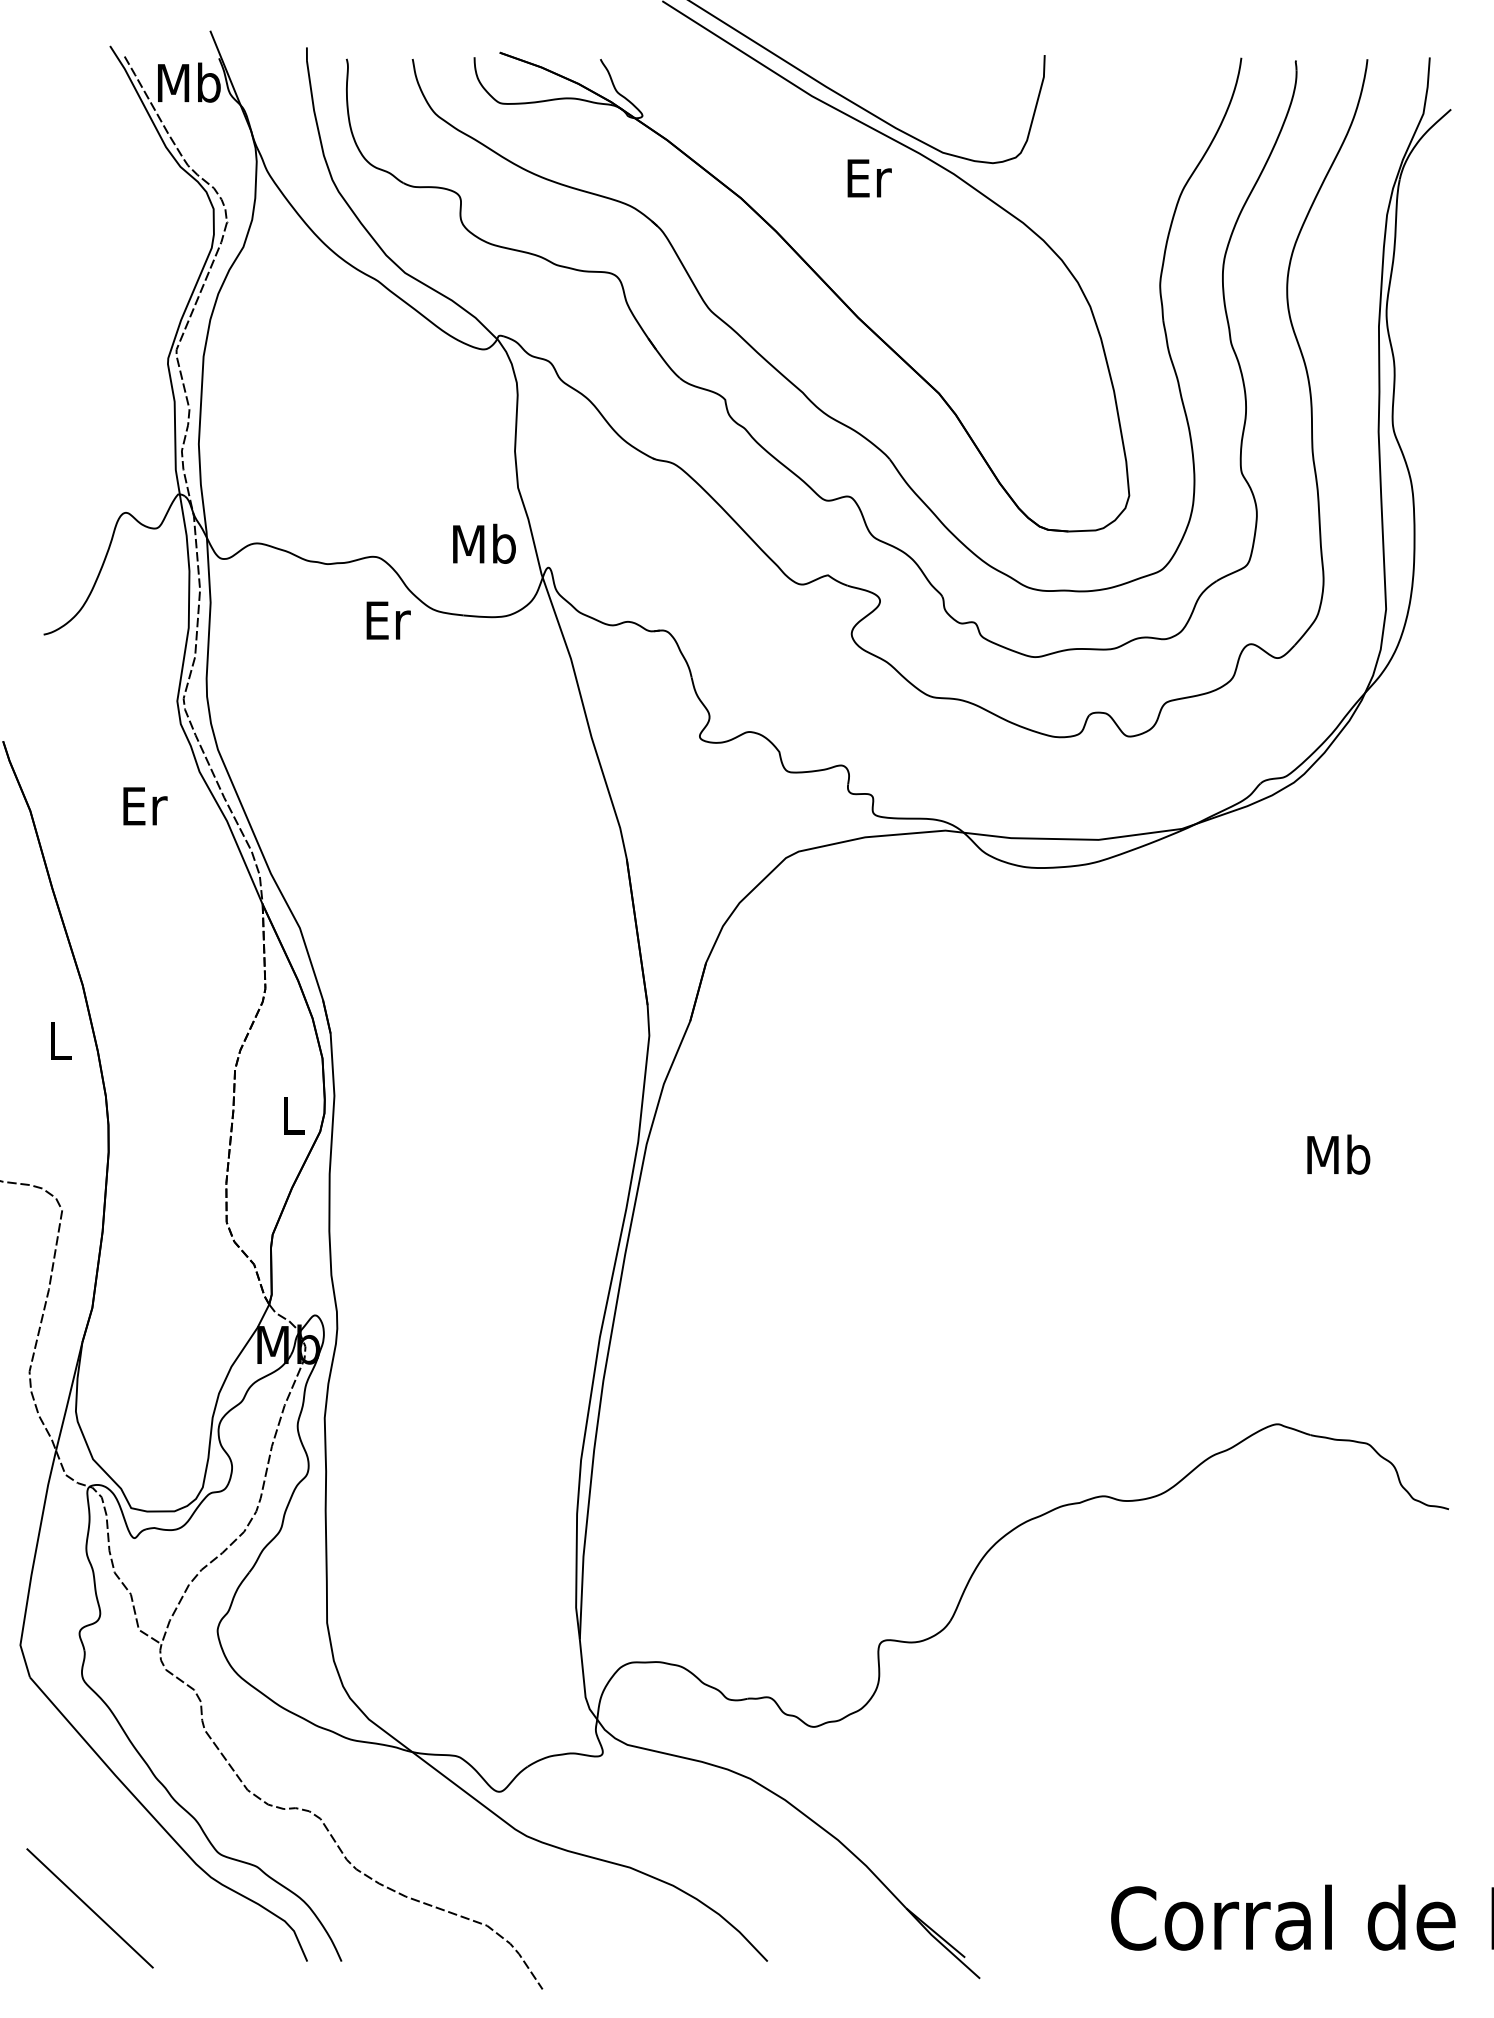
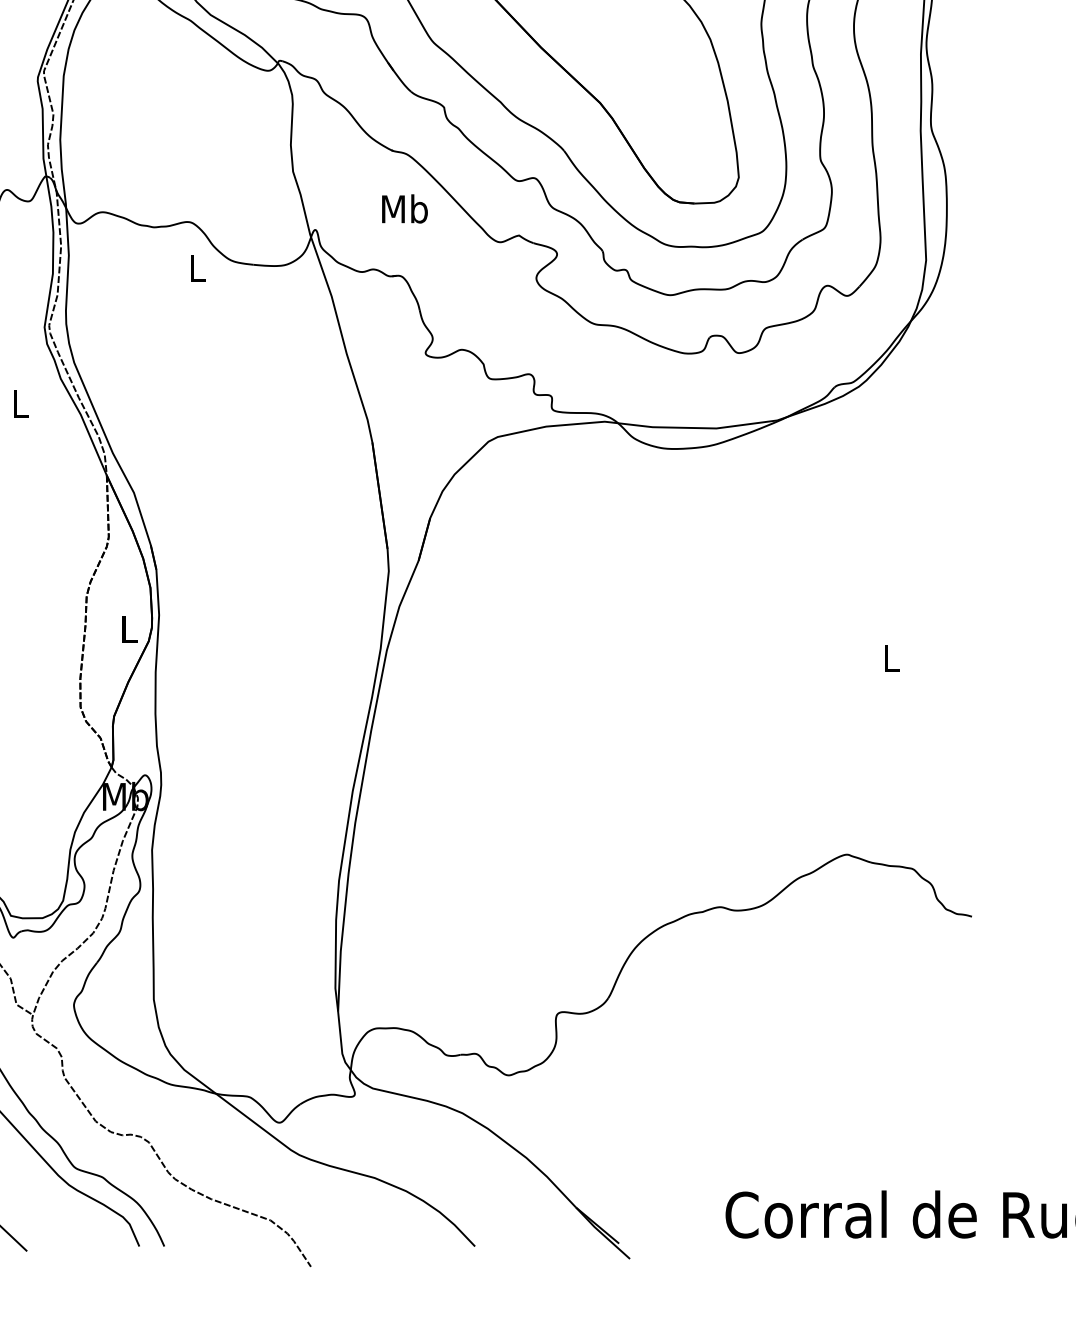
text: (484, 543) -> (404, 208), moved
text: (388, 620) -> (198, 268), Er -> L
text: (145, 806) -> (21, 404), Er -> L
text: (1338, 1154) -> (891, 657), Mb -> L

